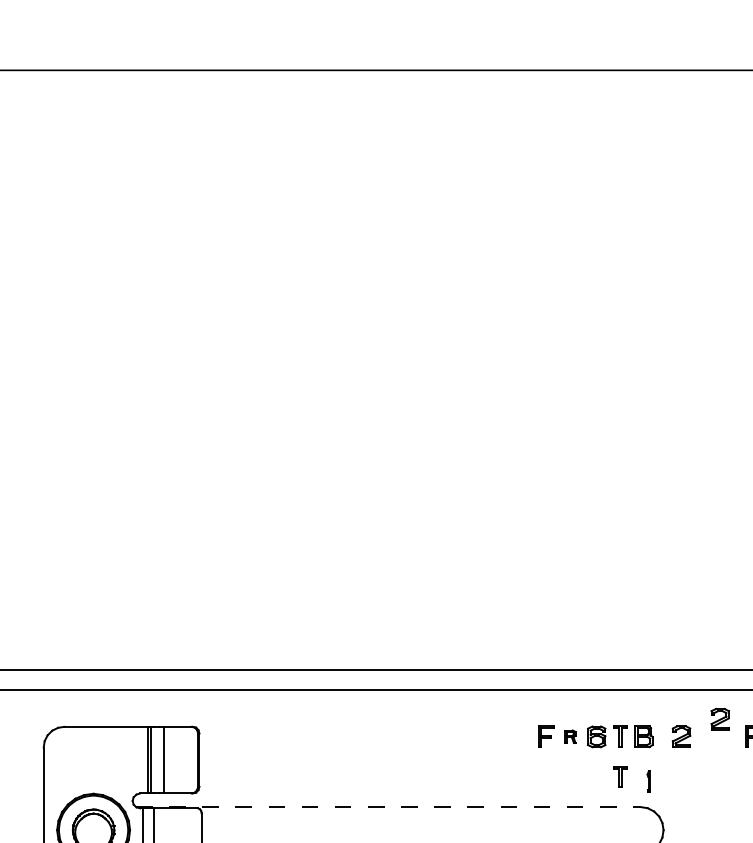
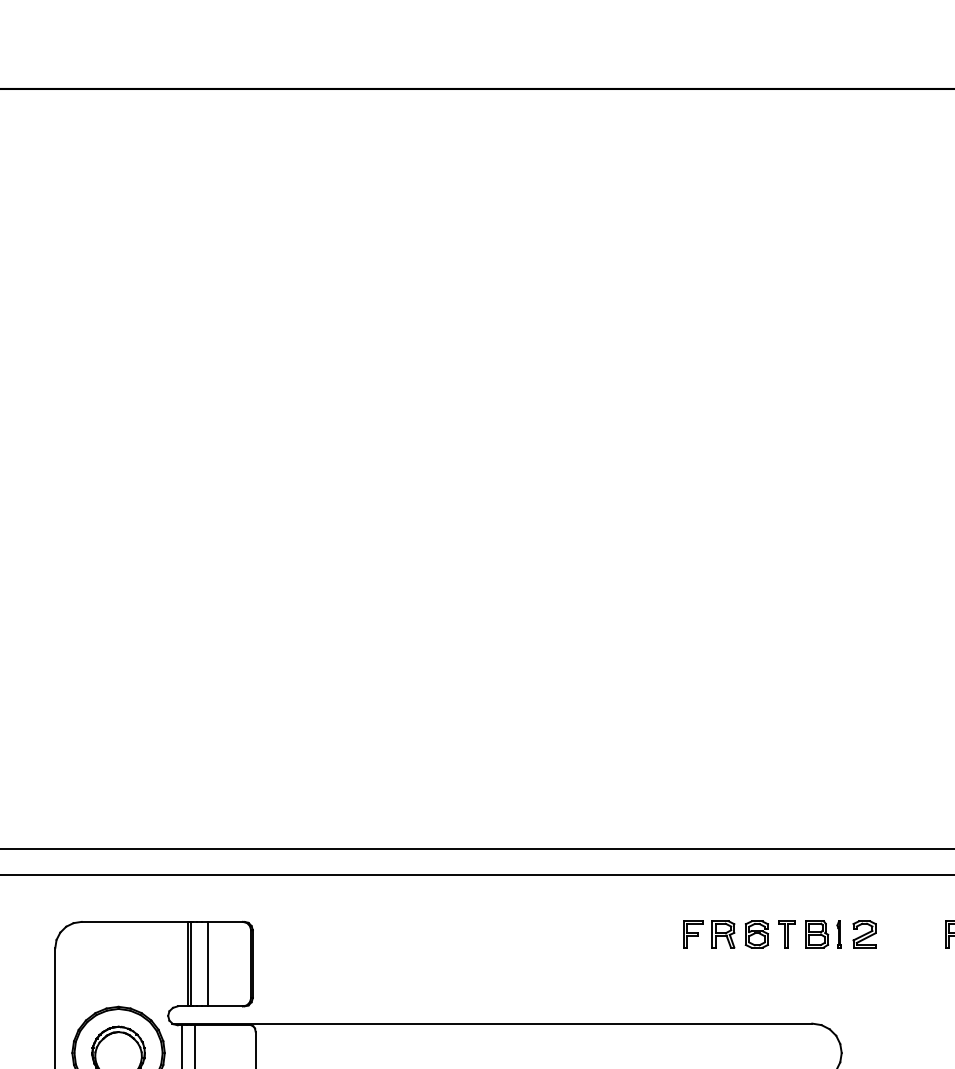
part: (720, 719) -> (913, 912), removed
part: (570, 736) -> (723, 934), size x1.67
part: (620, 776) -> (786, 985), removed
part: (648, 781) -> (838, 934), moved
line: (388, 806) -> (492, 1023), dashed -> solid

